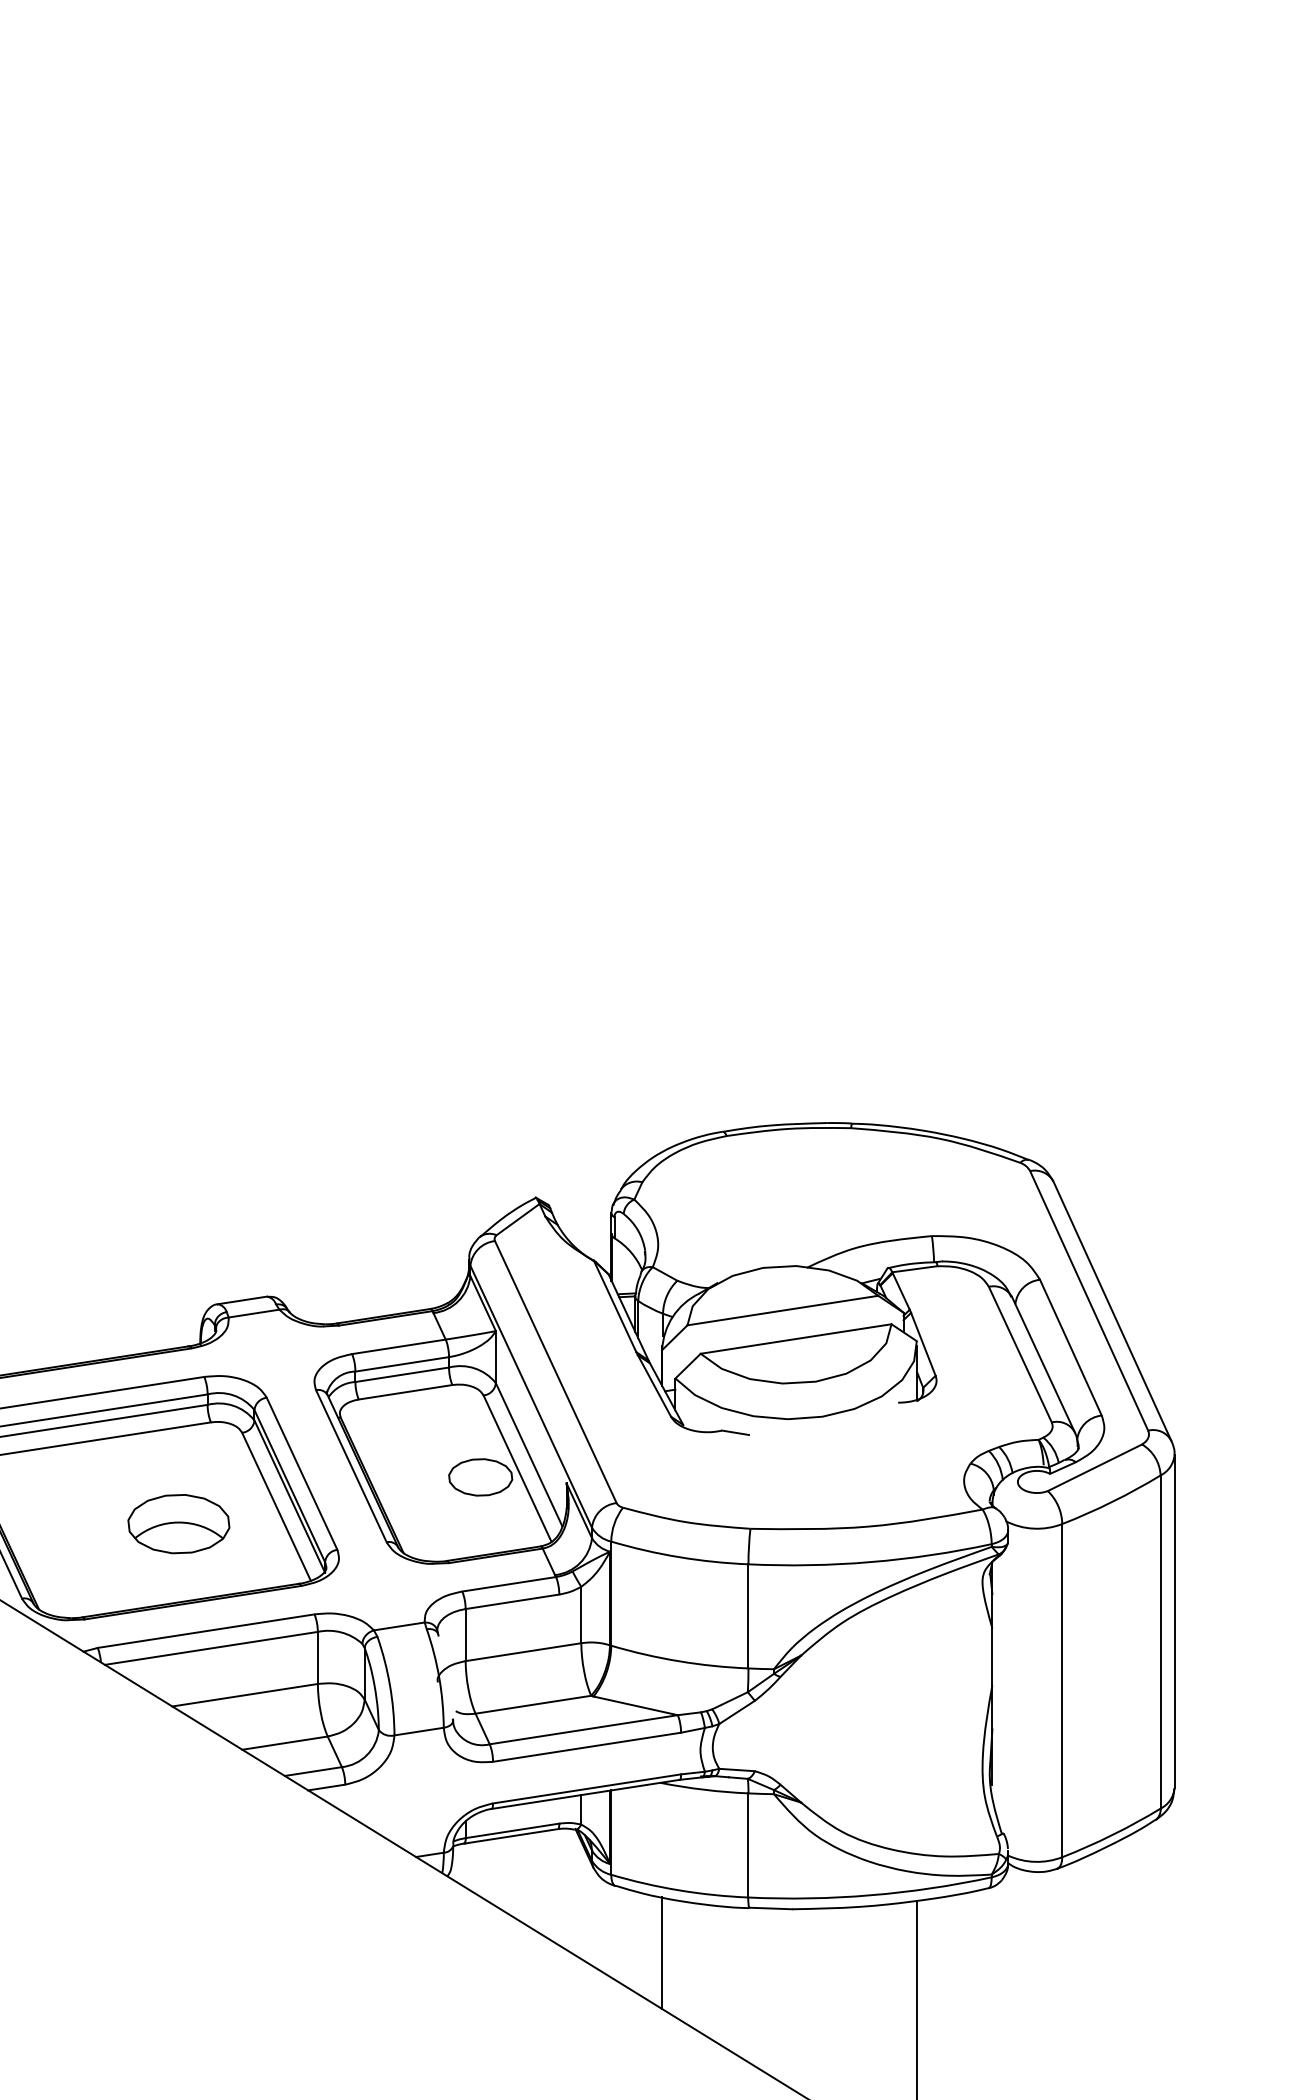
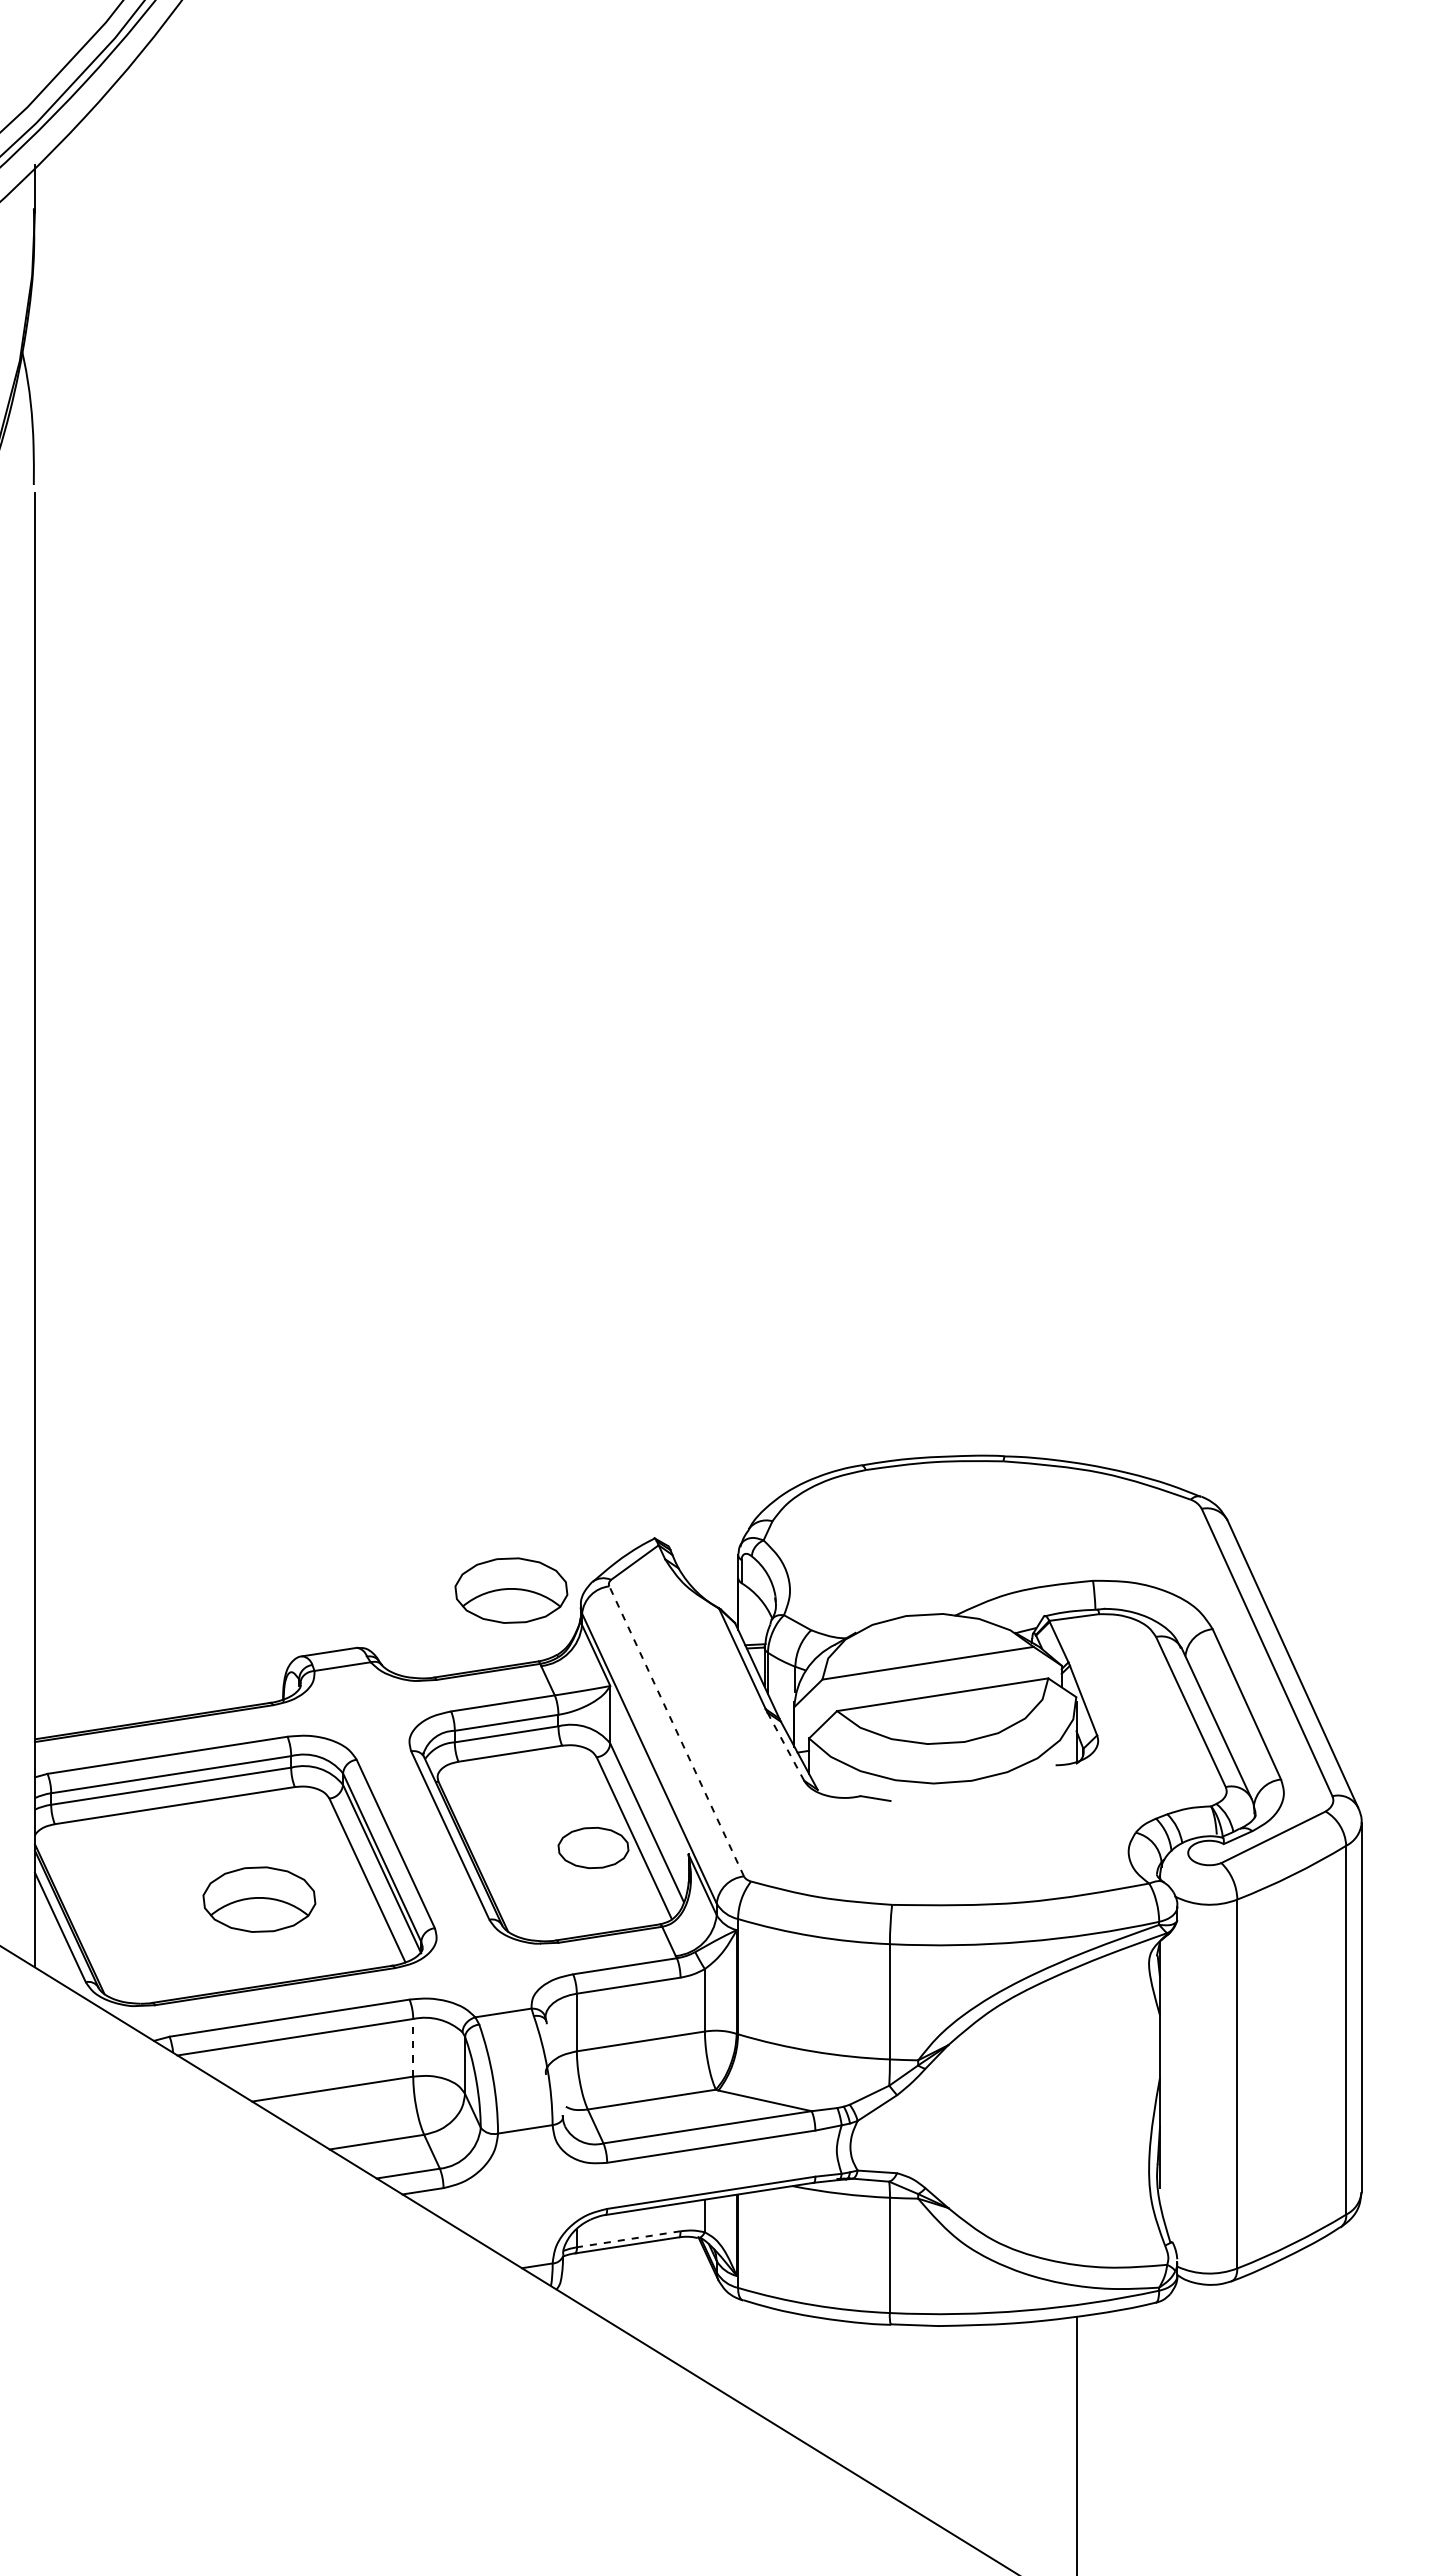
part: (406, 1244) -> (511, 1590), added
line: (555, 1372) -> (676, 1731), solid -> dashed
line: (654, 1385) -> (785, 1746), solid -> dashed
line: (318, 1657) -> (413, 2047), solid -> dashed
line: (512, 1831) -> (628, 2239), solid -> dashed
line: (662, 1953) -> (794, 2374), removed

